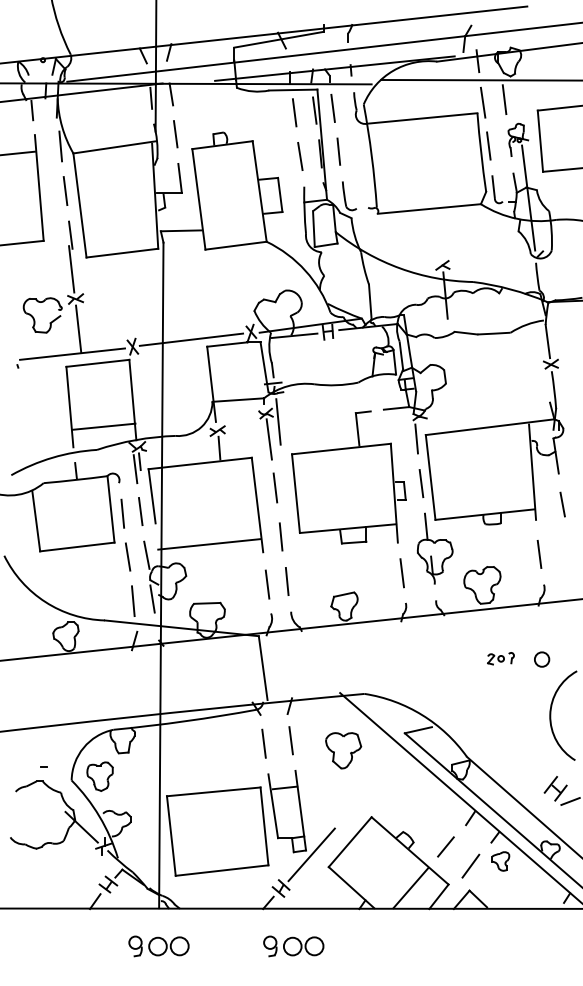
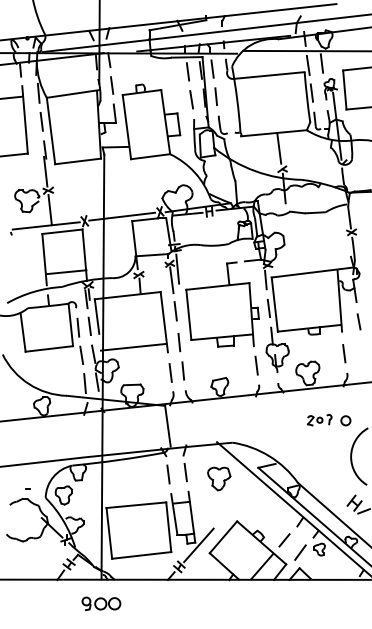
line: (438, 232) -> (279, 148), added
part: (500, 659) -> (319, 420), size x1.43
part: (293, 945) -> (187, 603), removed

